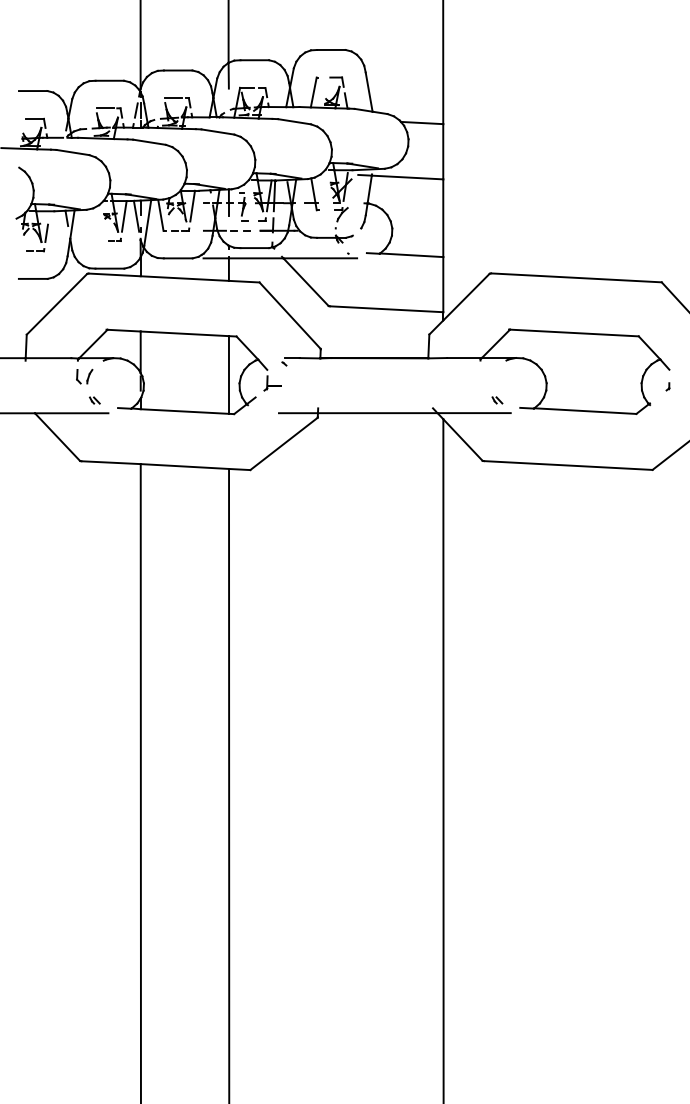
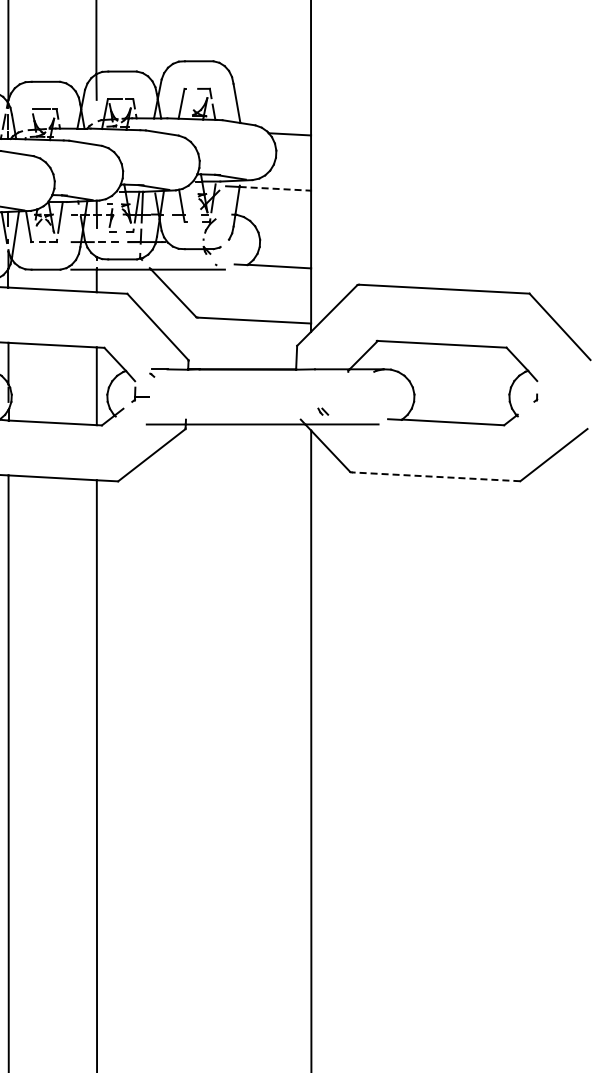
line: (407, 177) -> (275, 188), solid -> dashed
part: (497, 400) -> (323, 411), moved
line: (567, 465) -> (435, 476), solid -> dashed

